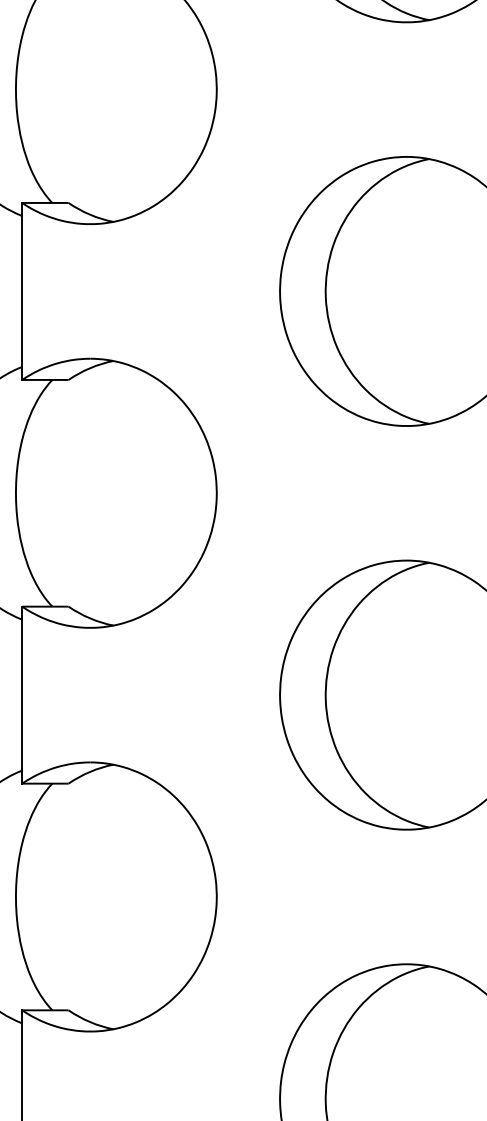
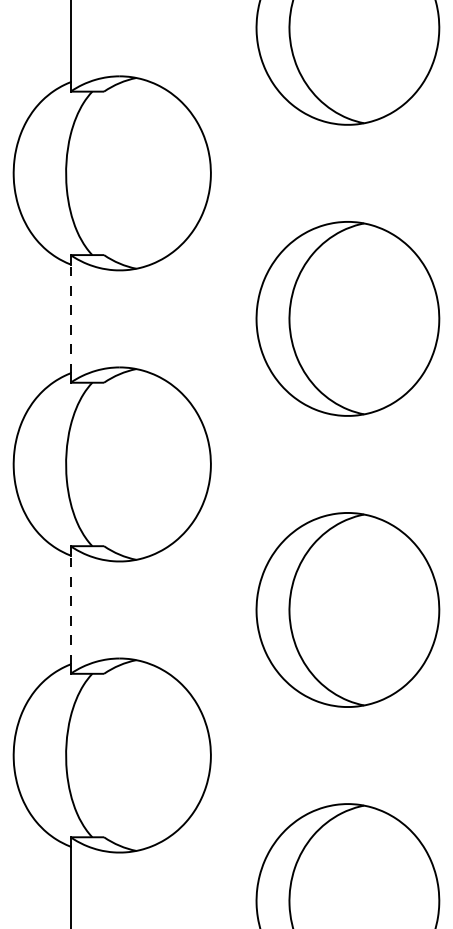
line: (22, 290) -> (70, 318), solid -> dashed
line: (22, 694) -> (70, 609), solid -> dashed

